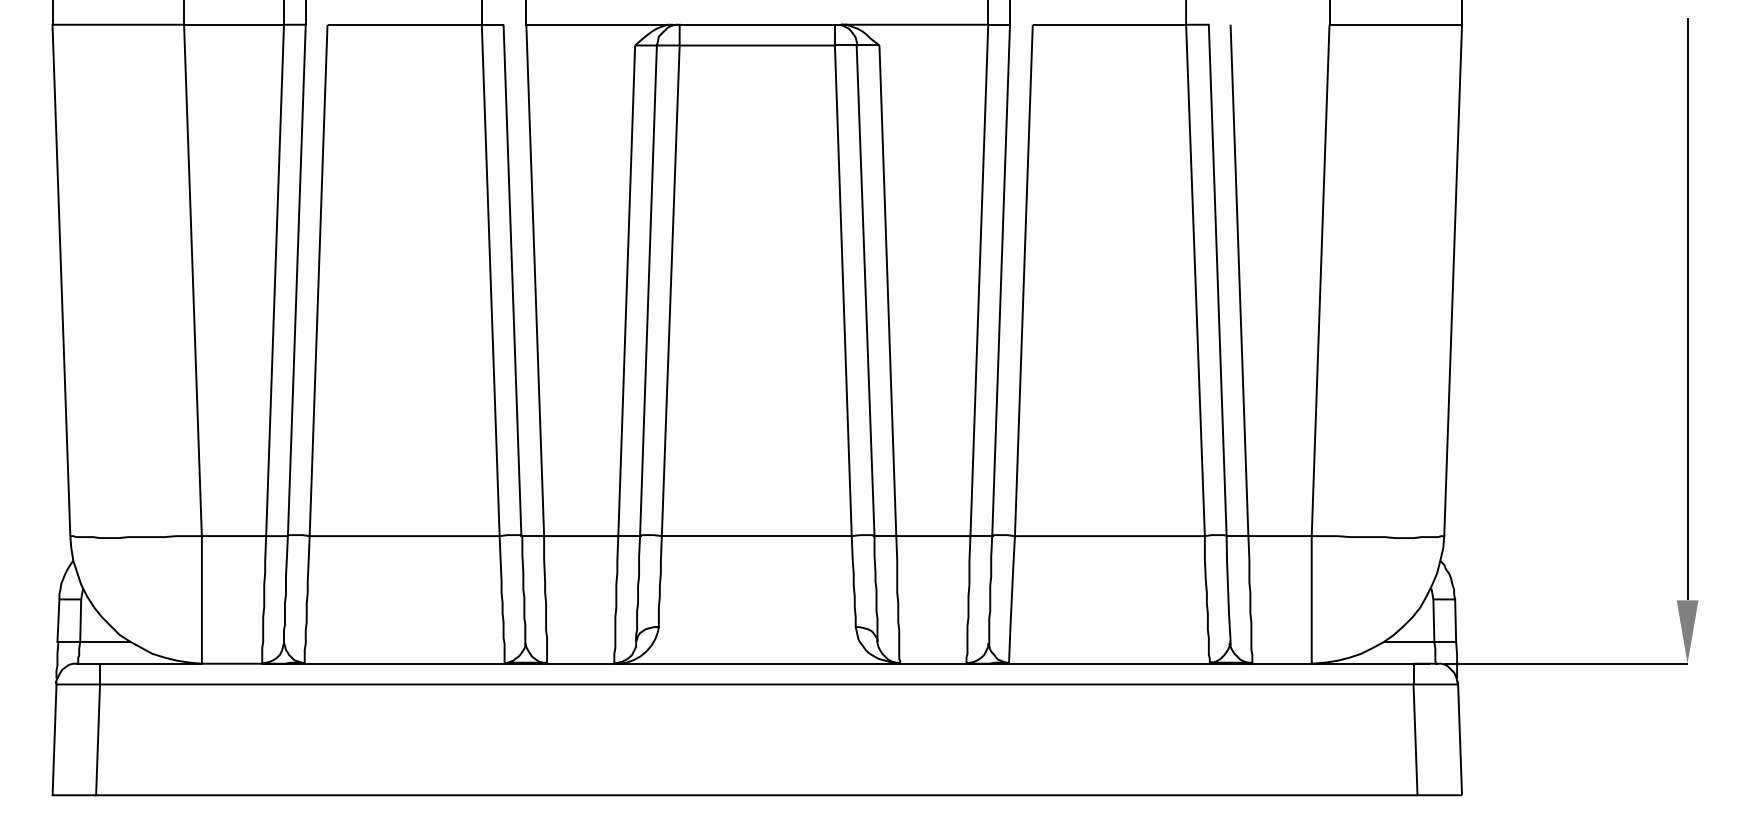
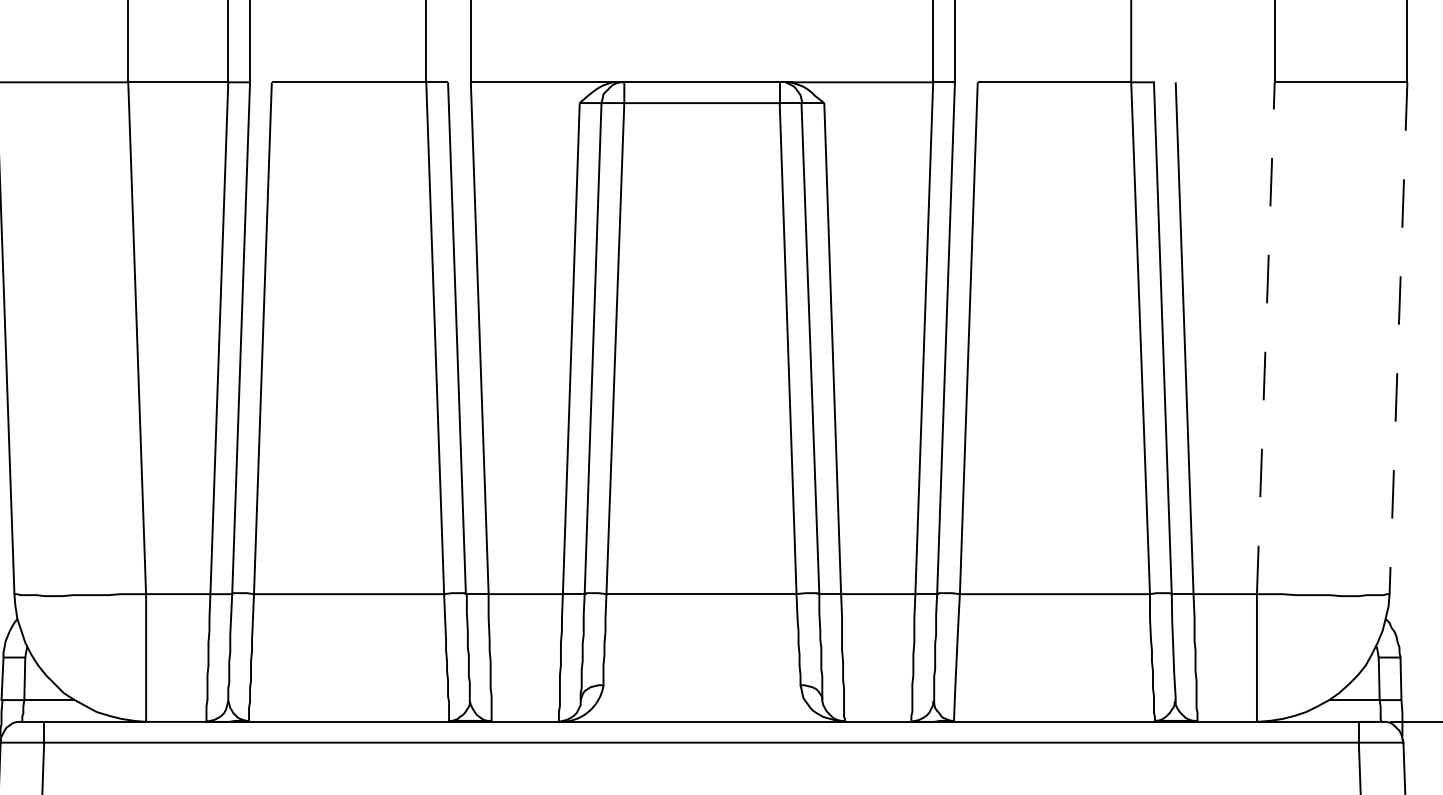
line: (1320, 280) -> (1265, 338), solid -> dashed
line: (1453, 280) -> (1398, 338), solid -> dashed

